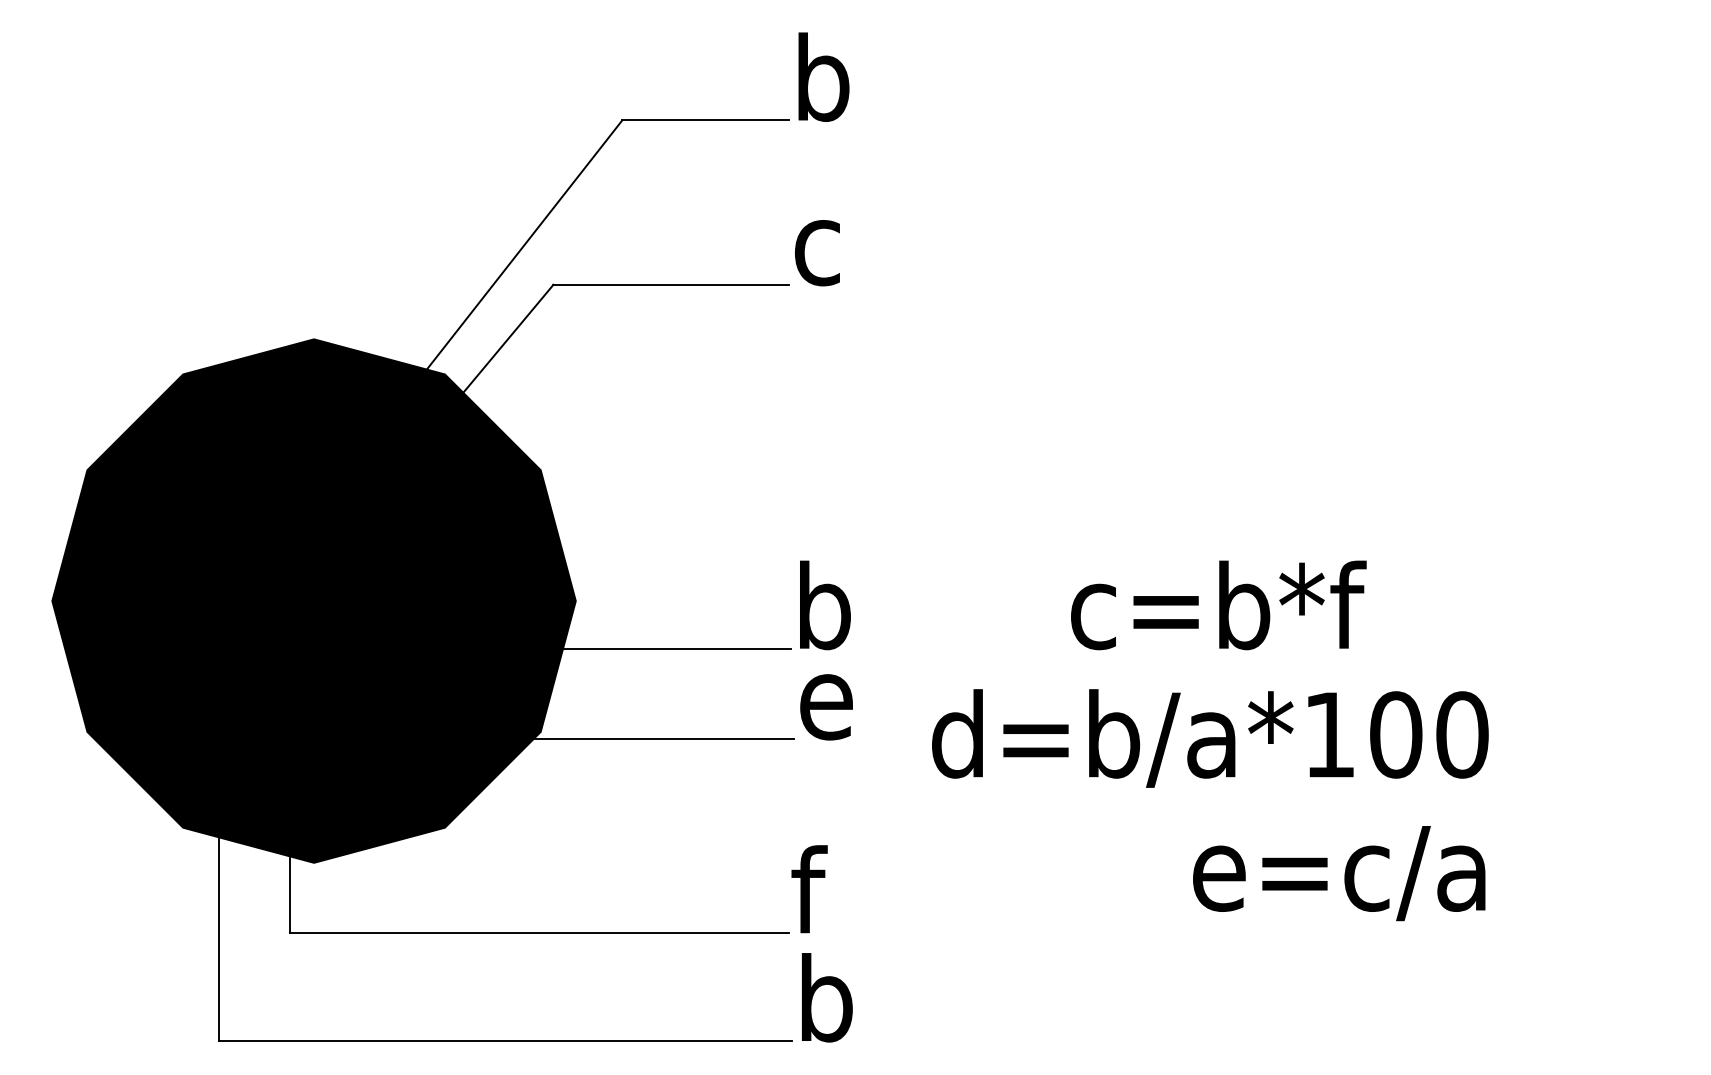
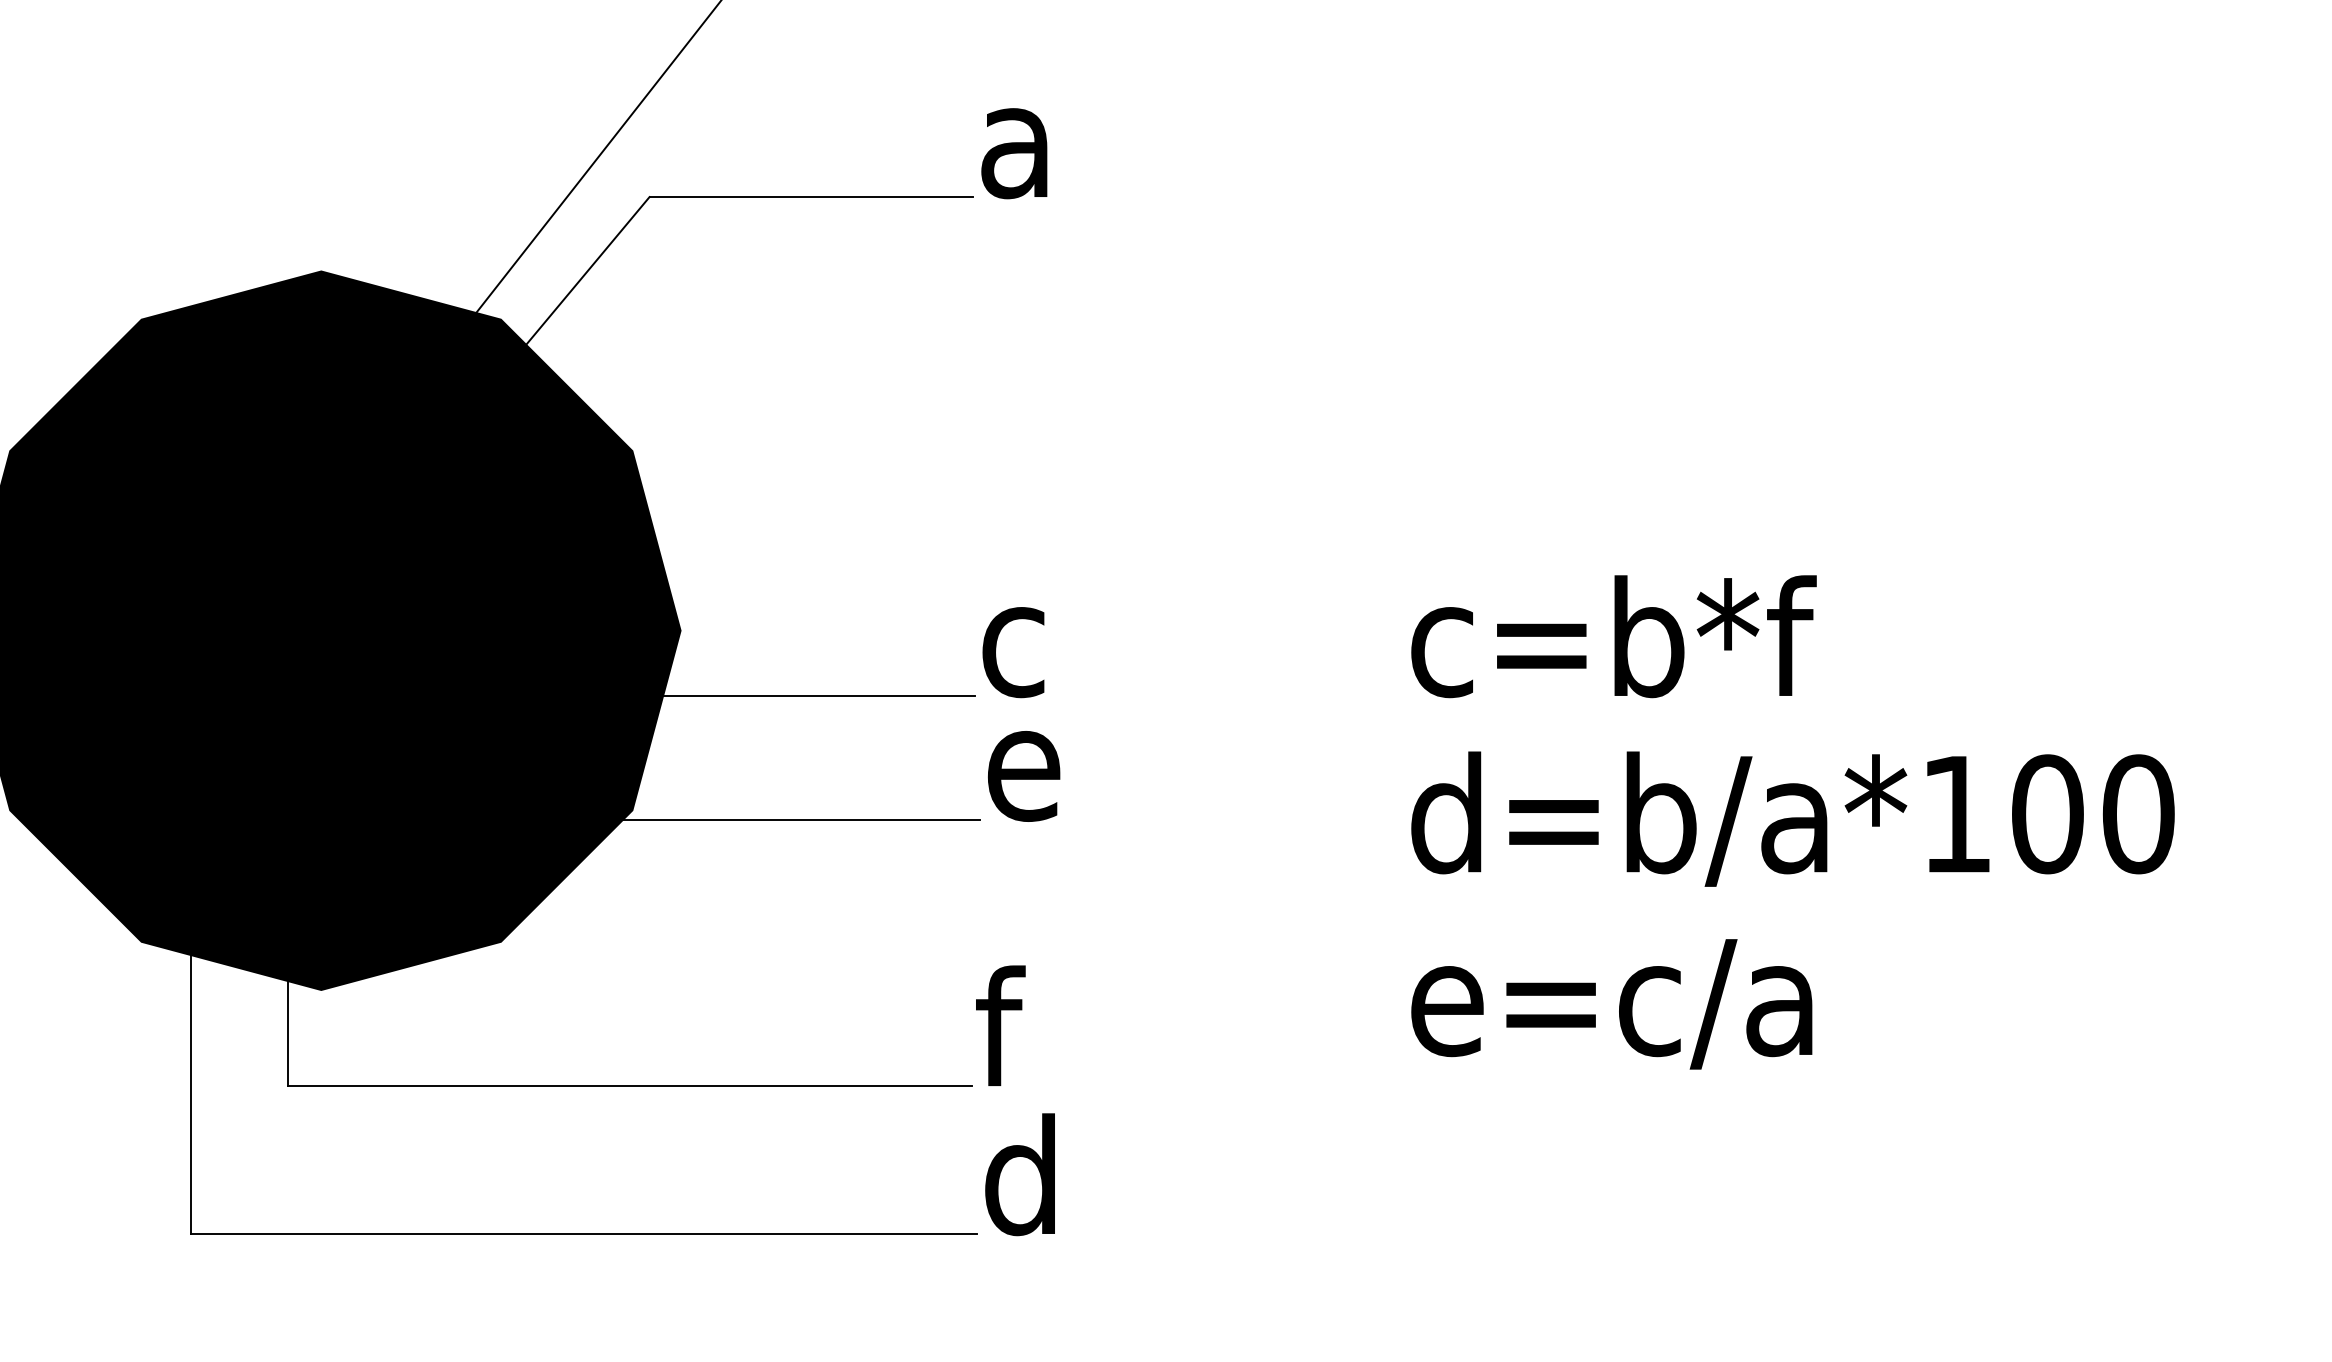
text: (819, 253) -> (1014, 154), c -> a
text: (823, 605) -> (1019, 636), b -> c
text: (1218, 605) -> (1613, 636), moved
text: (1210, 738) -> (1793, 819), moved
text: (1339, 873) -> (1612, 1004), moved
text: (825, 997) -> (1022, 1174), b -> d

